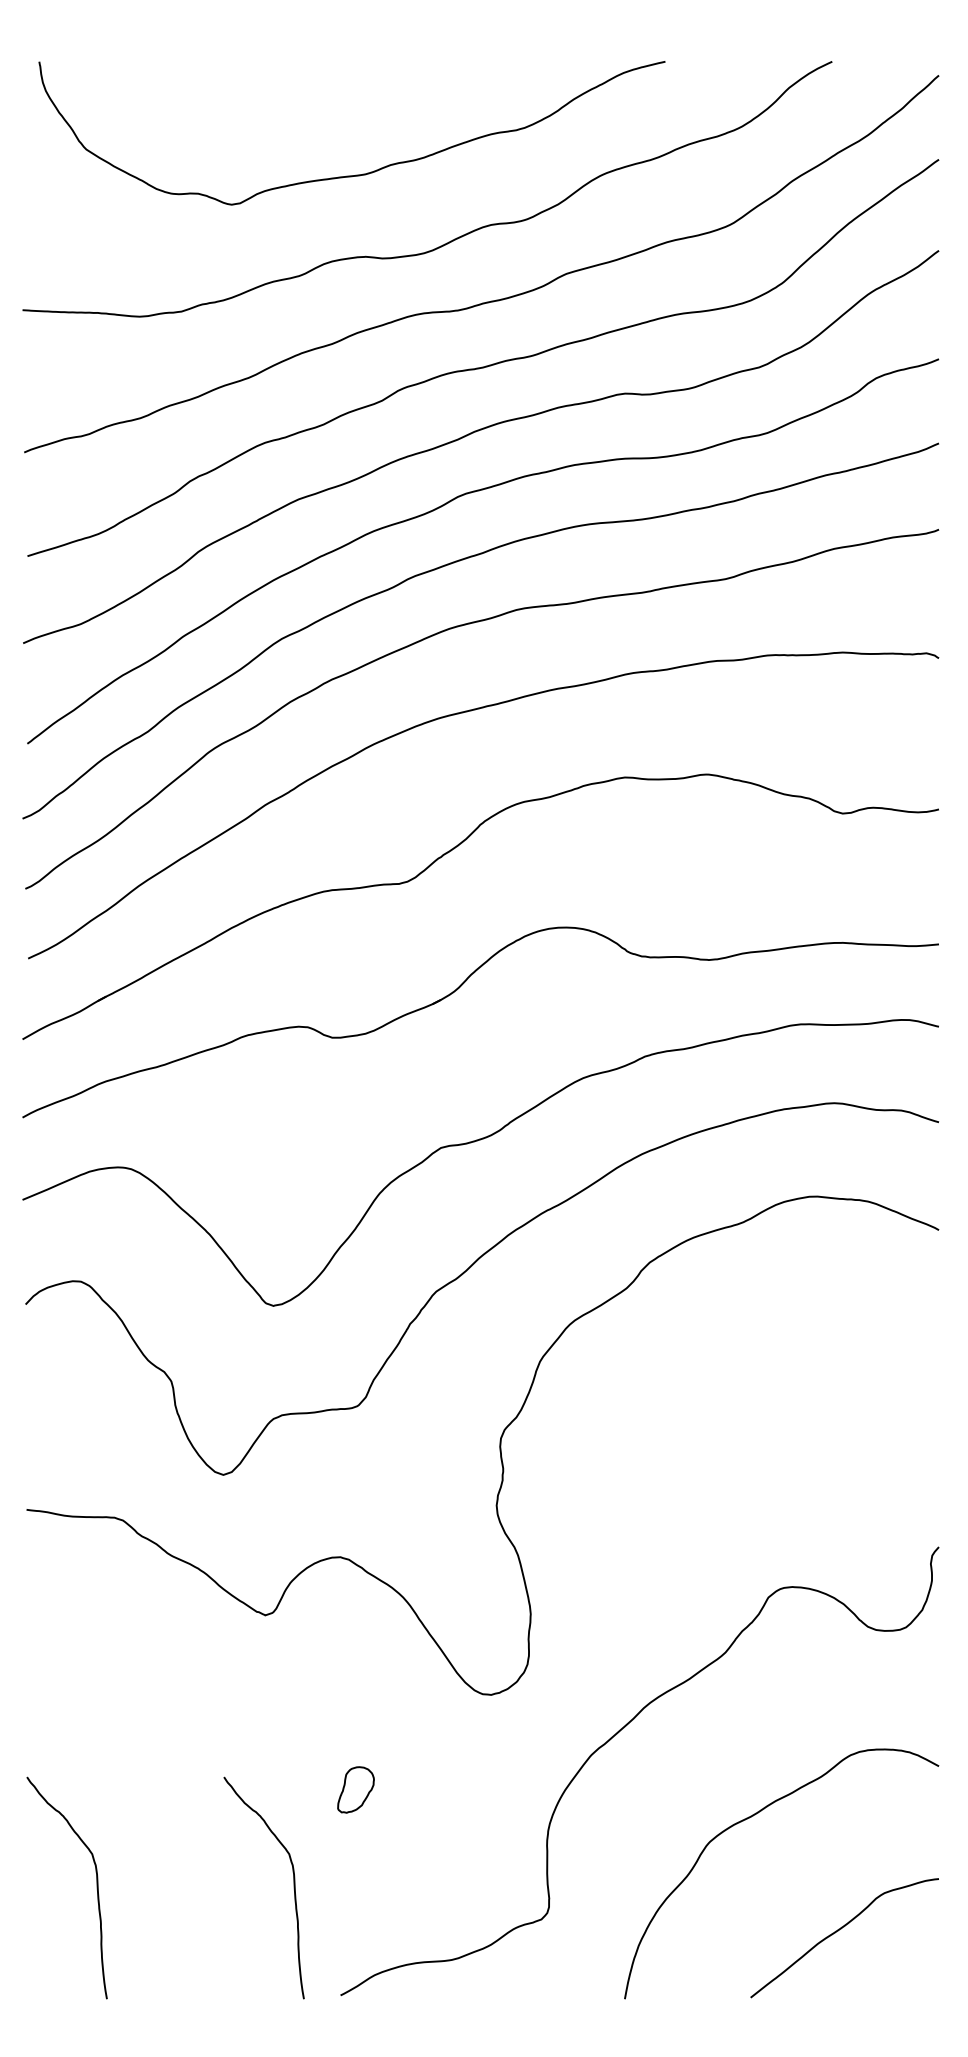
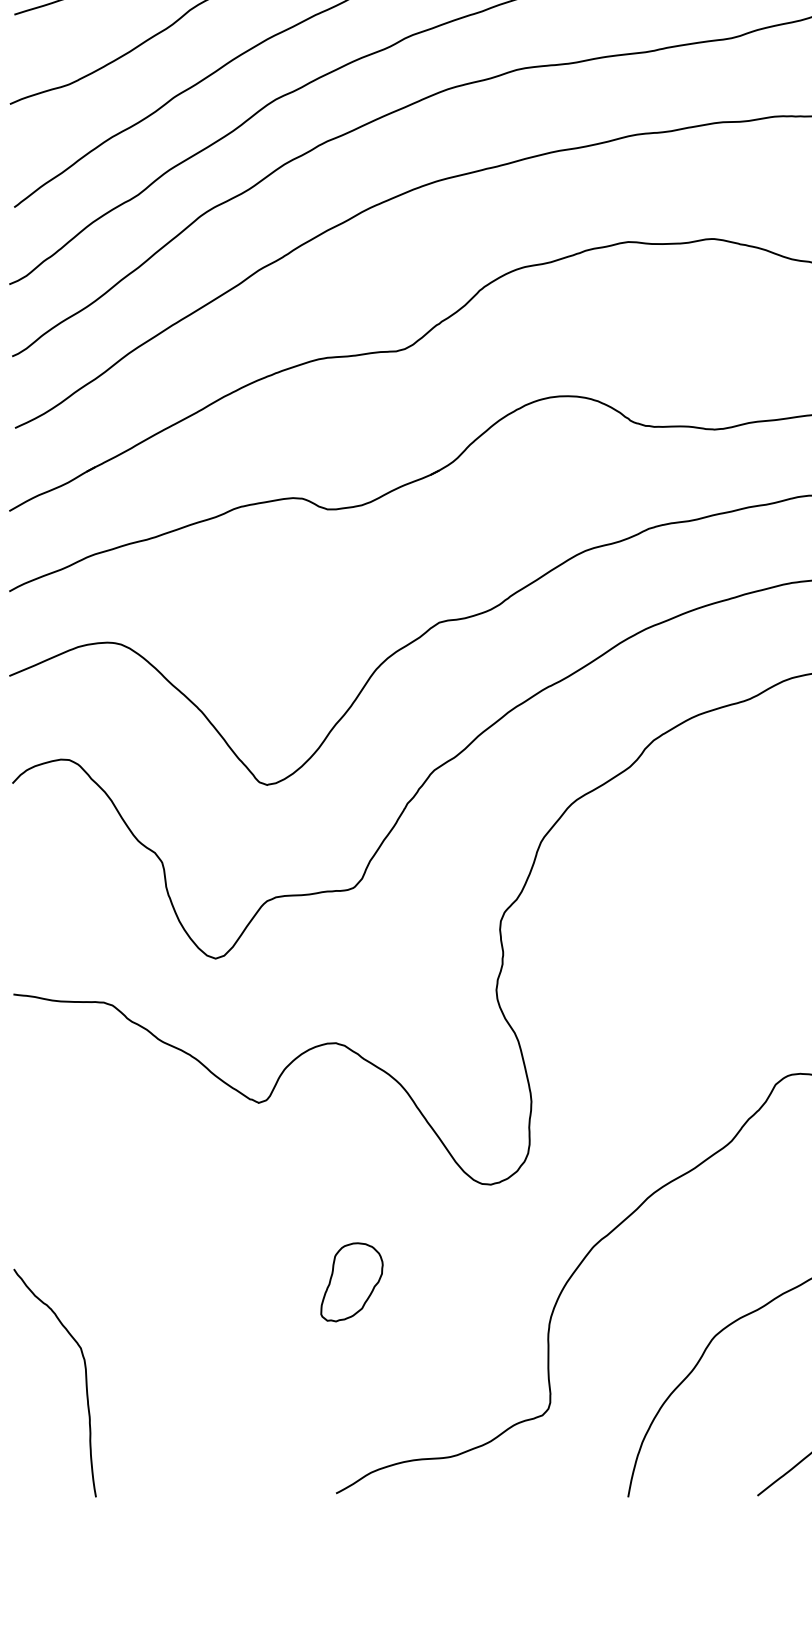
part: (355, 1789) -> (351, 1281), size x1.67
curve: (293, 1887) -> (287, 1382), removed

